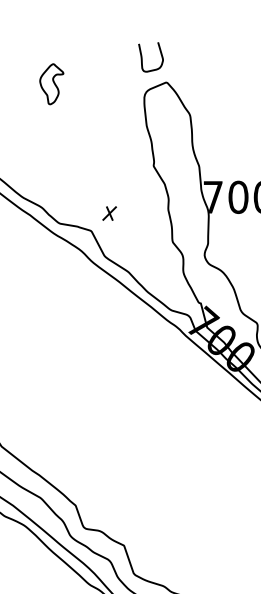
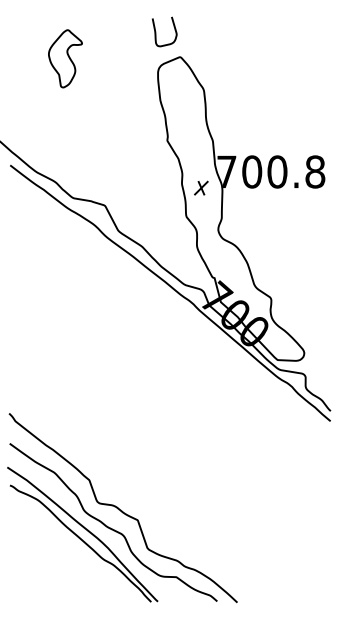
part: (51, 83) -> (65, 58), size x1.43
part: (109, 212) -> (201, 187), moved

